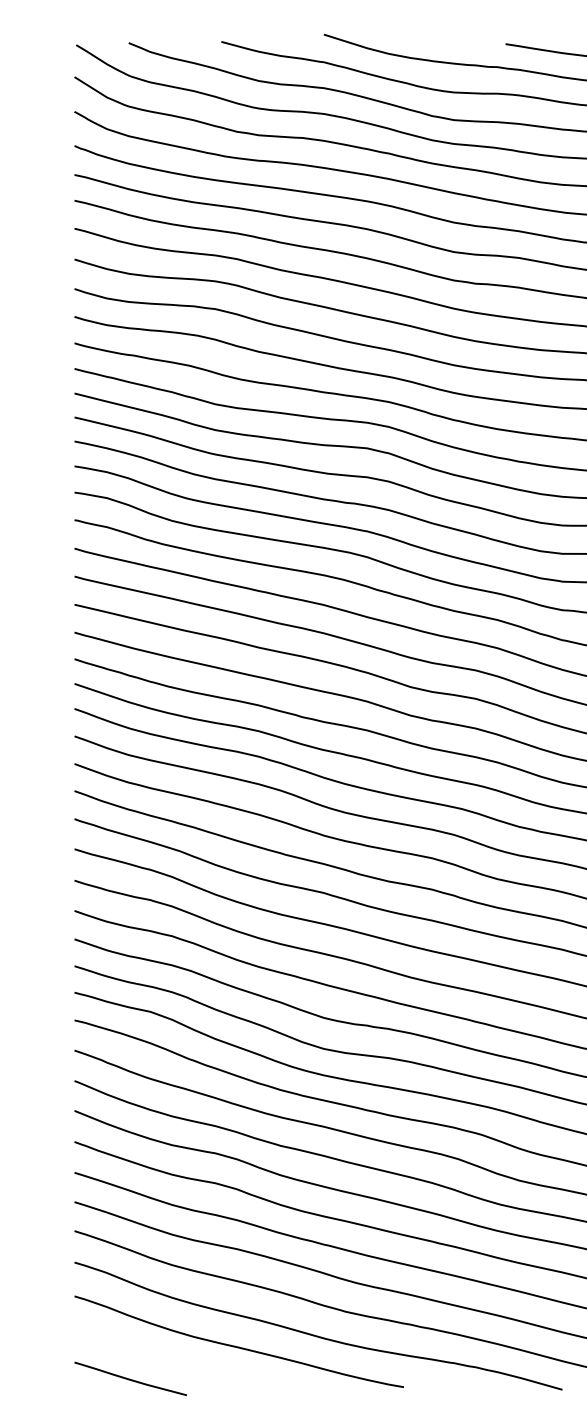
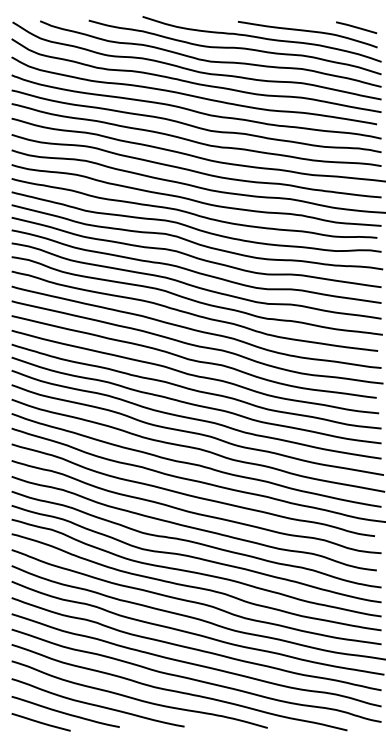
curve: (177, 1360) -> (65, 712), added

